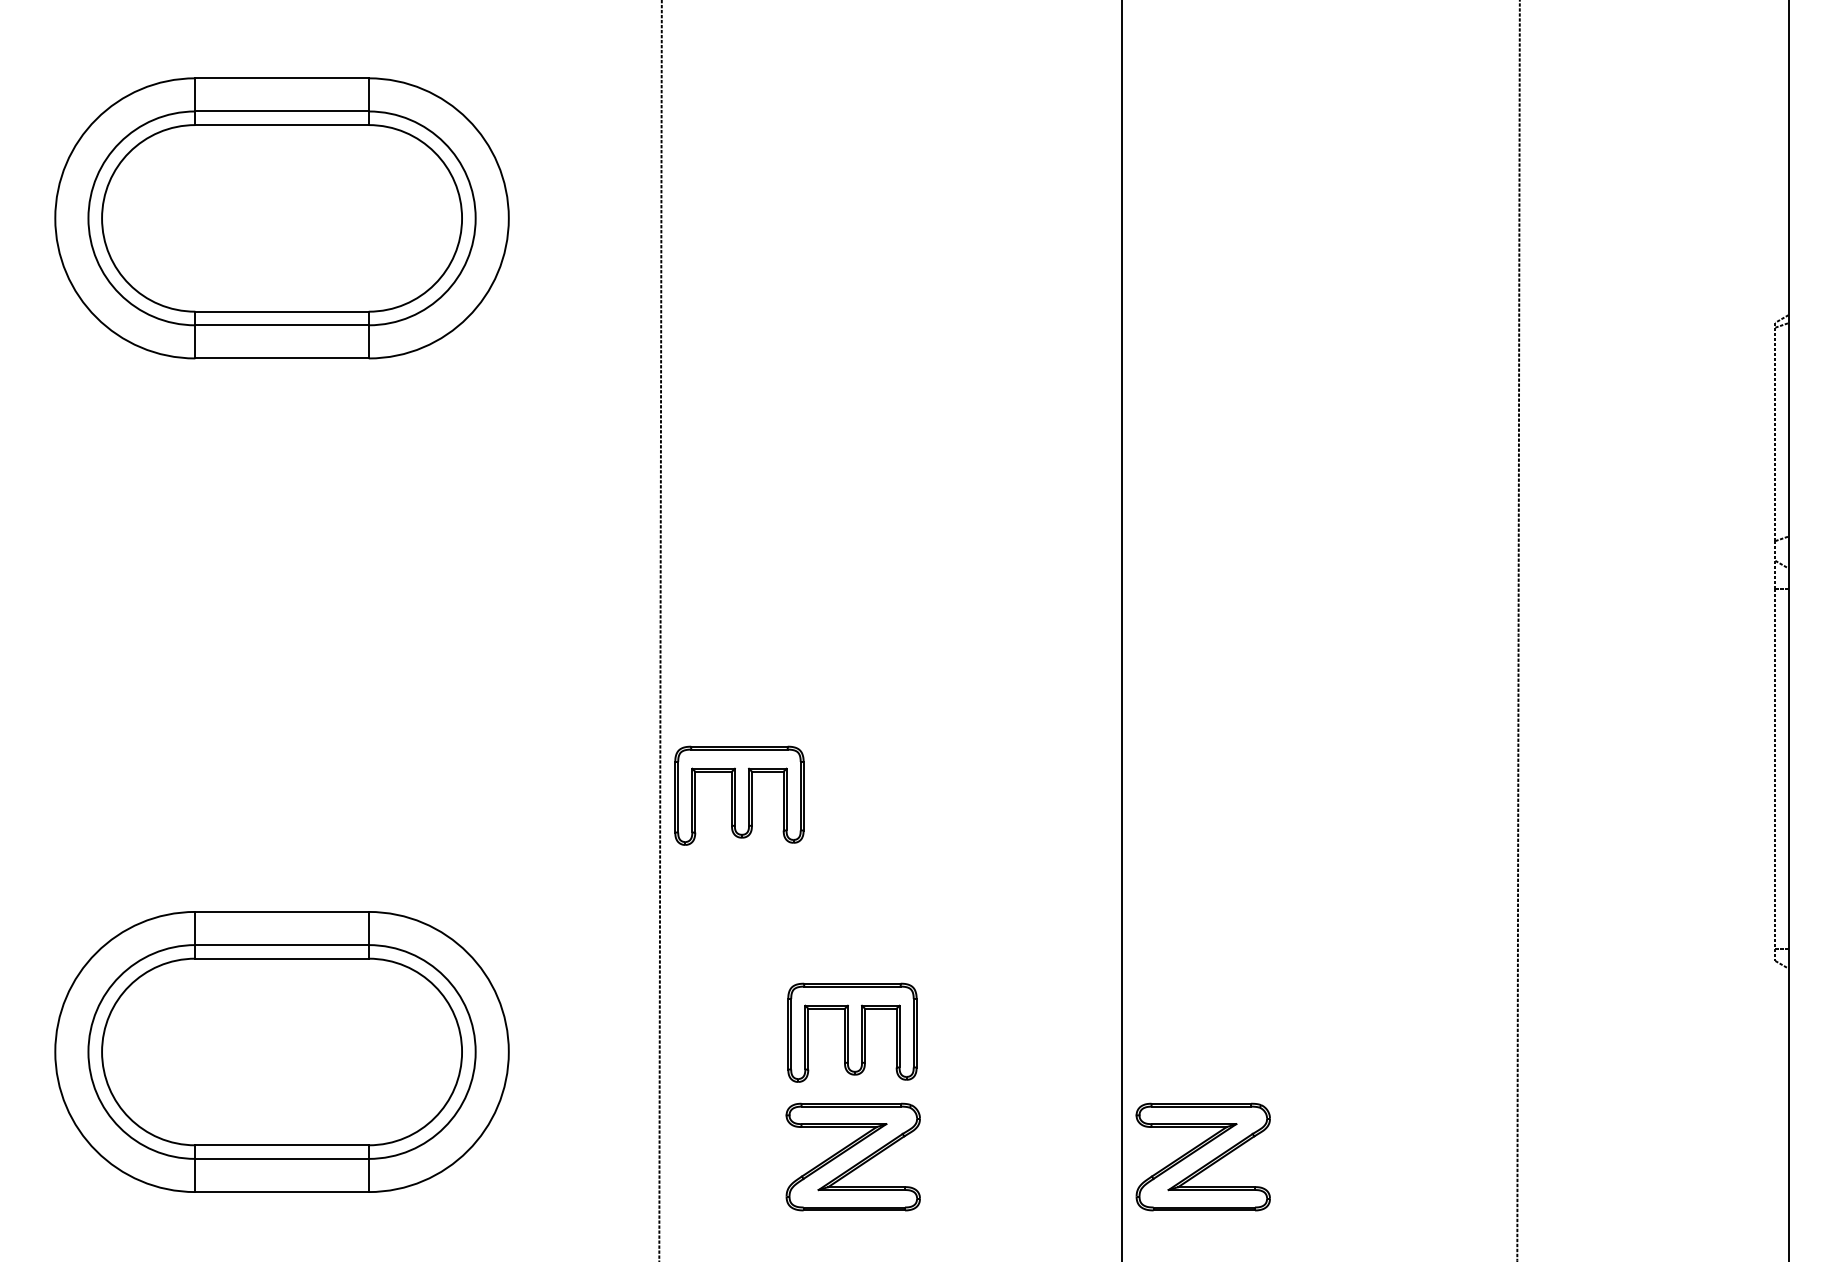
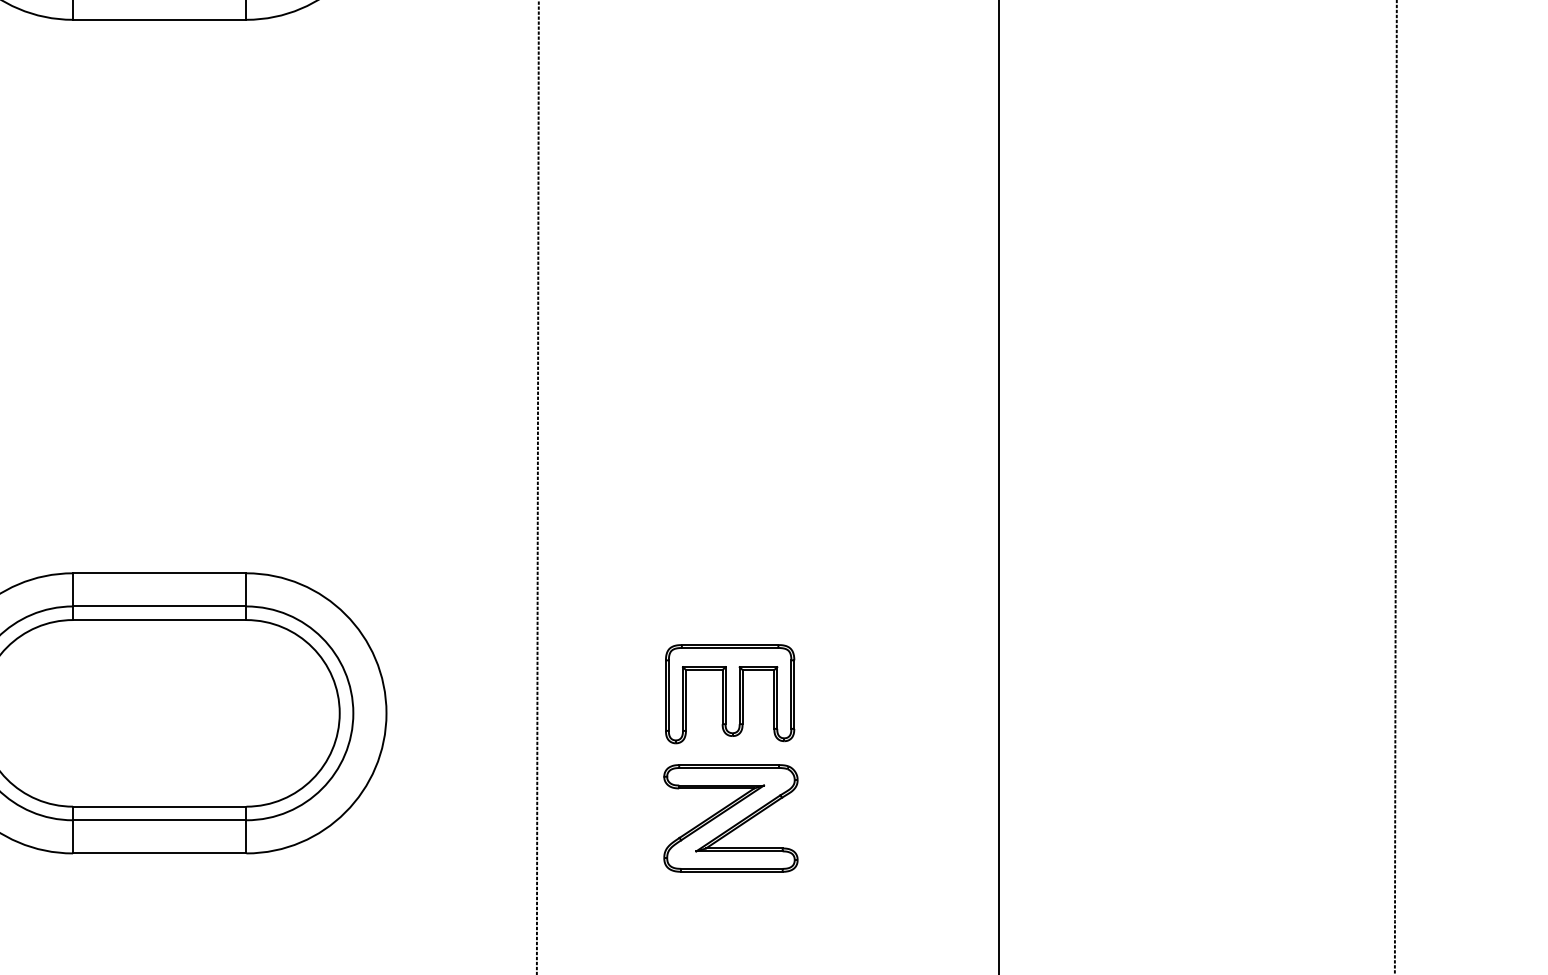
part: (739, 795) -> (617, 456), removed
part: (1202, 1156) -> (1080, 817), removed

